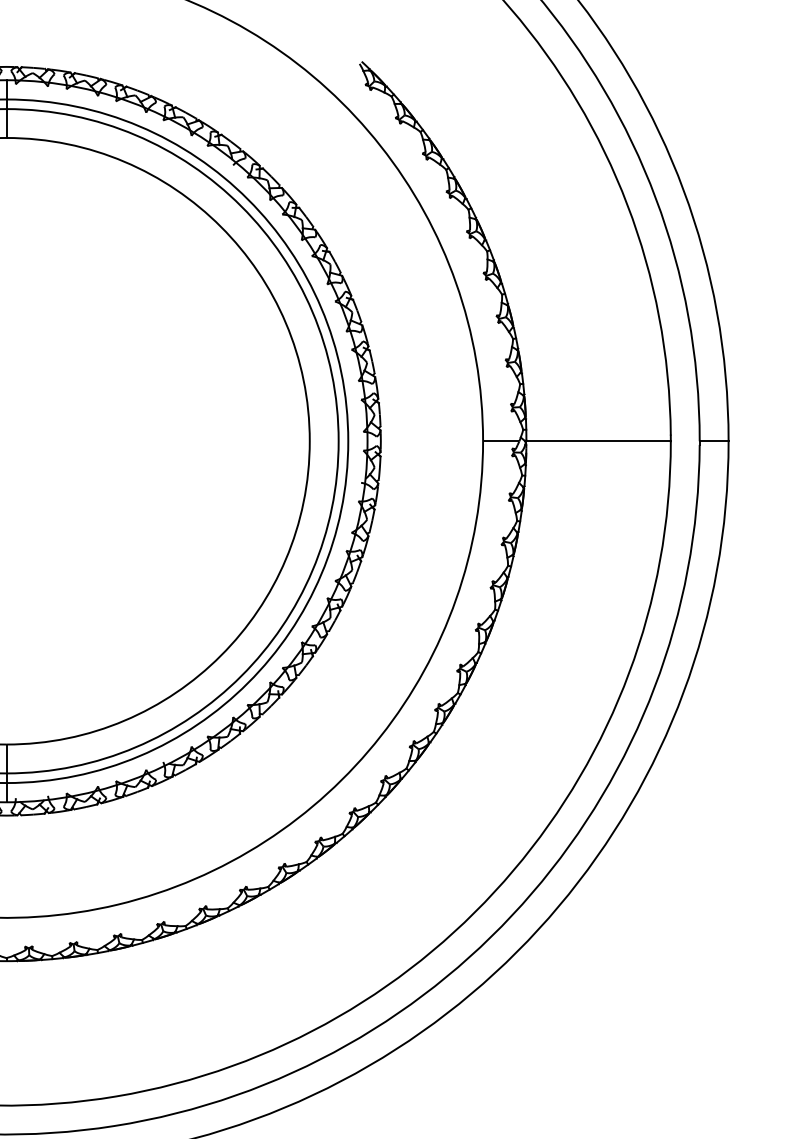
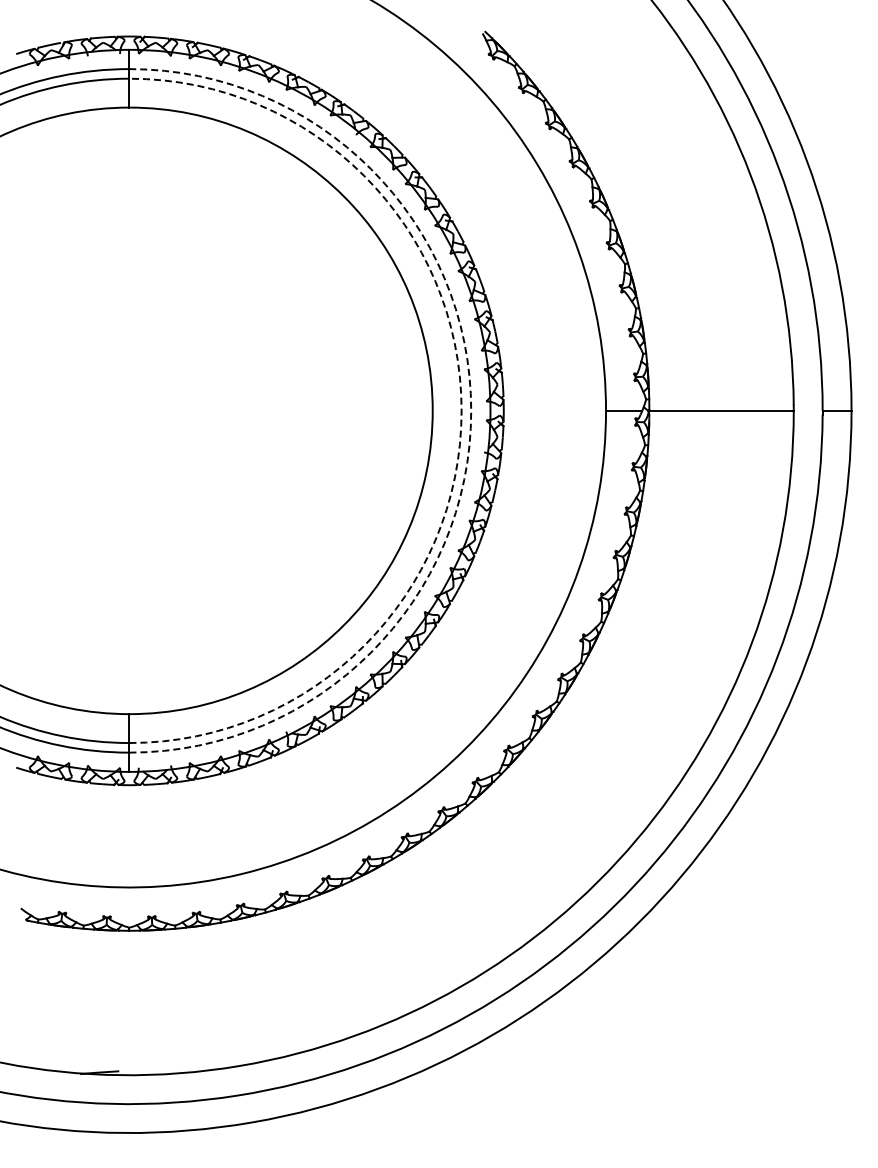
arc: (338, 440) -> (461, 410), solid -> dashed
arc: (348, 440) -> (471, 410), solid -> dashed

